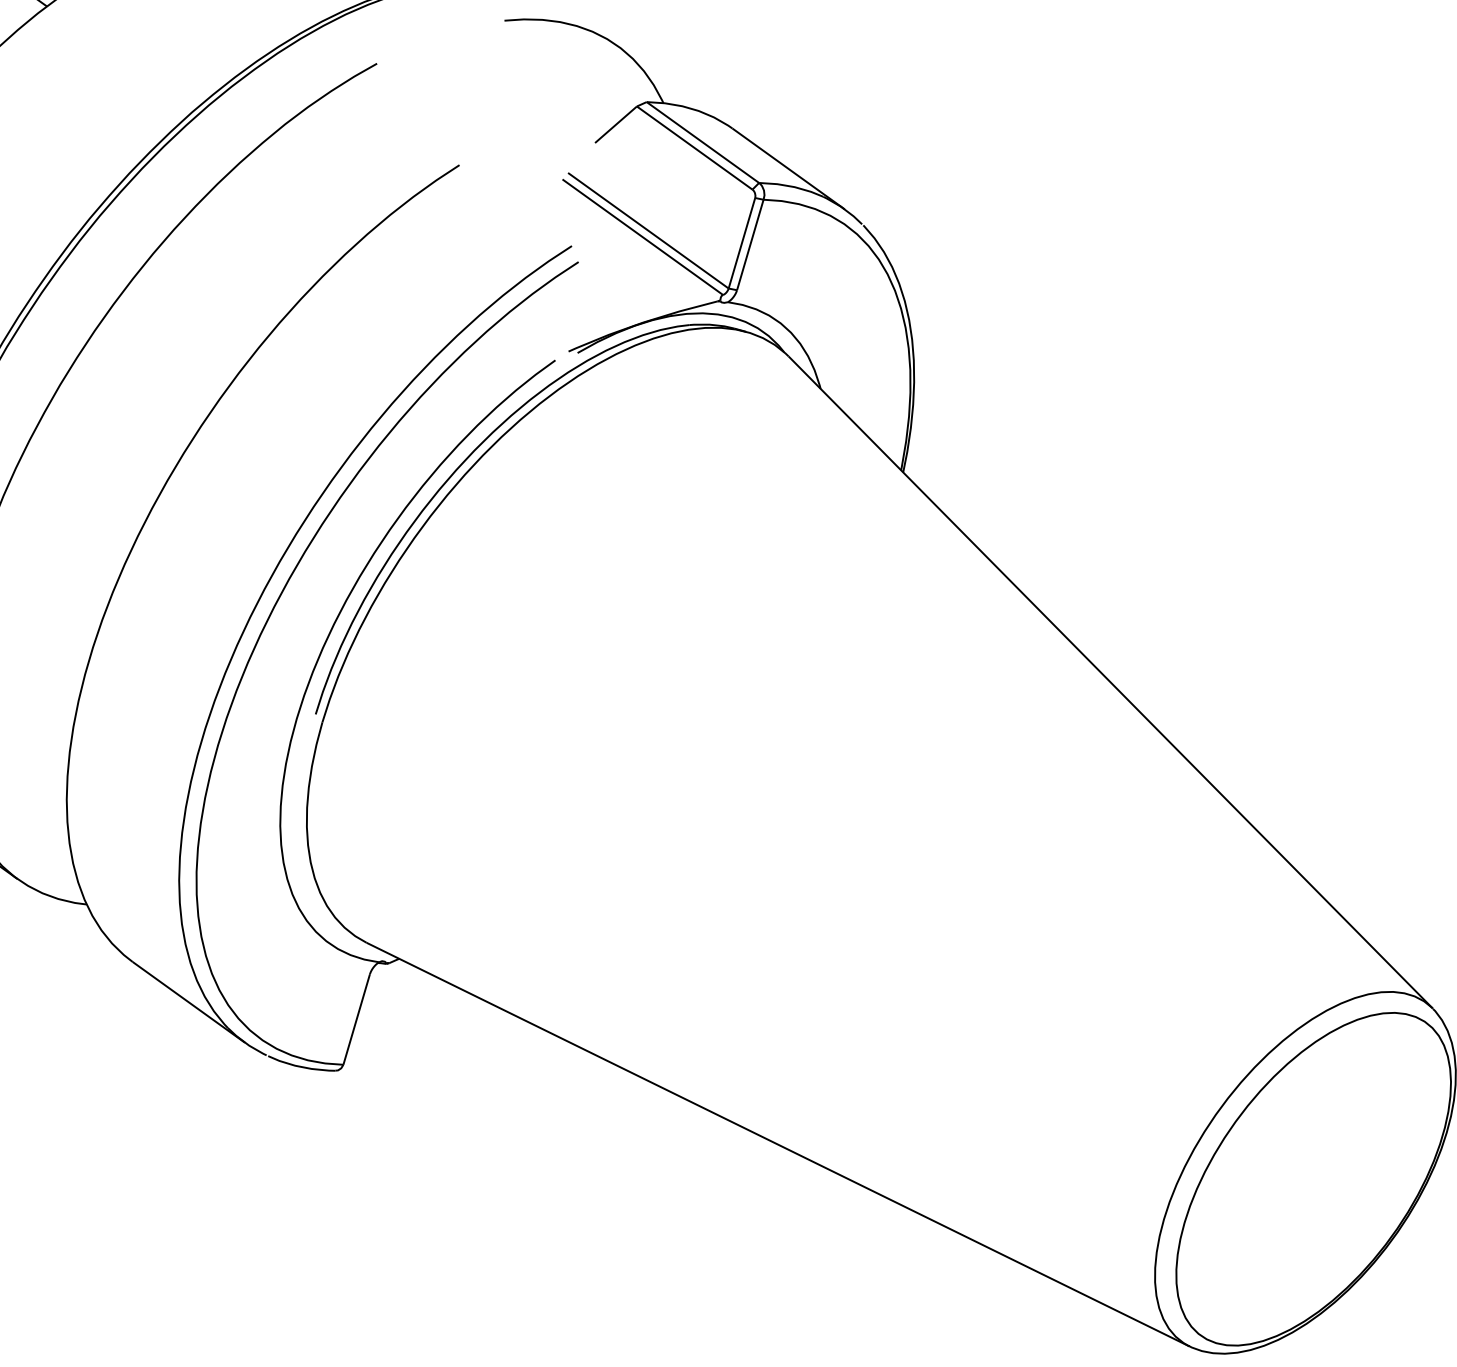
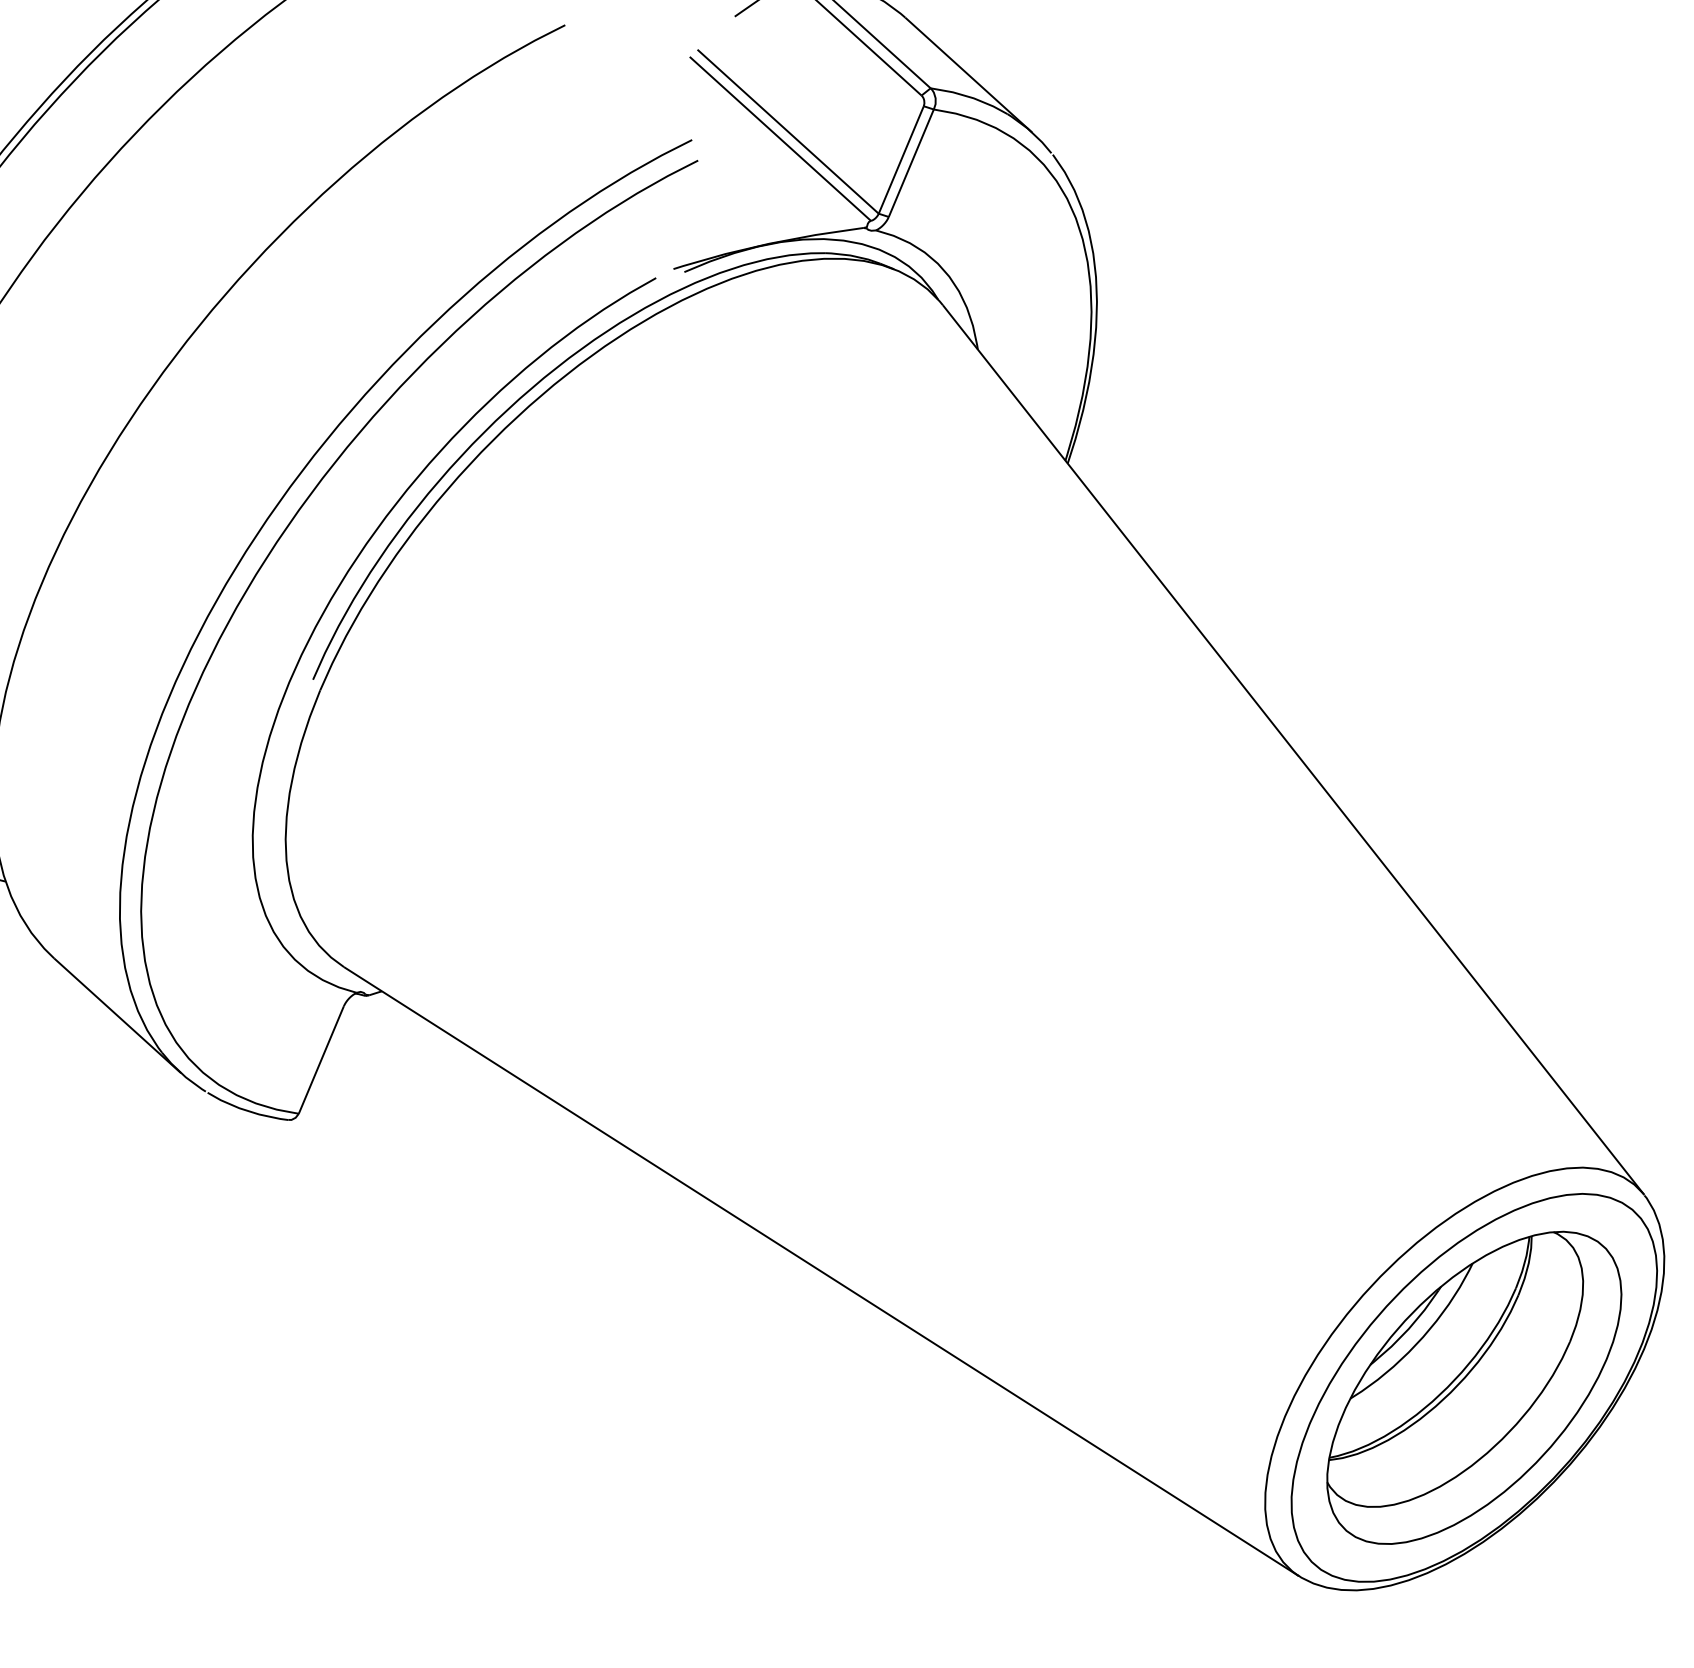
part: (1313, 1179) -> (1474, 1388), added

